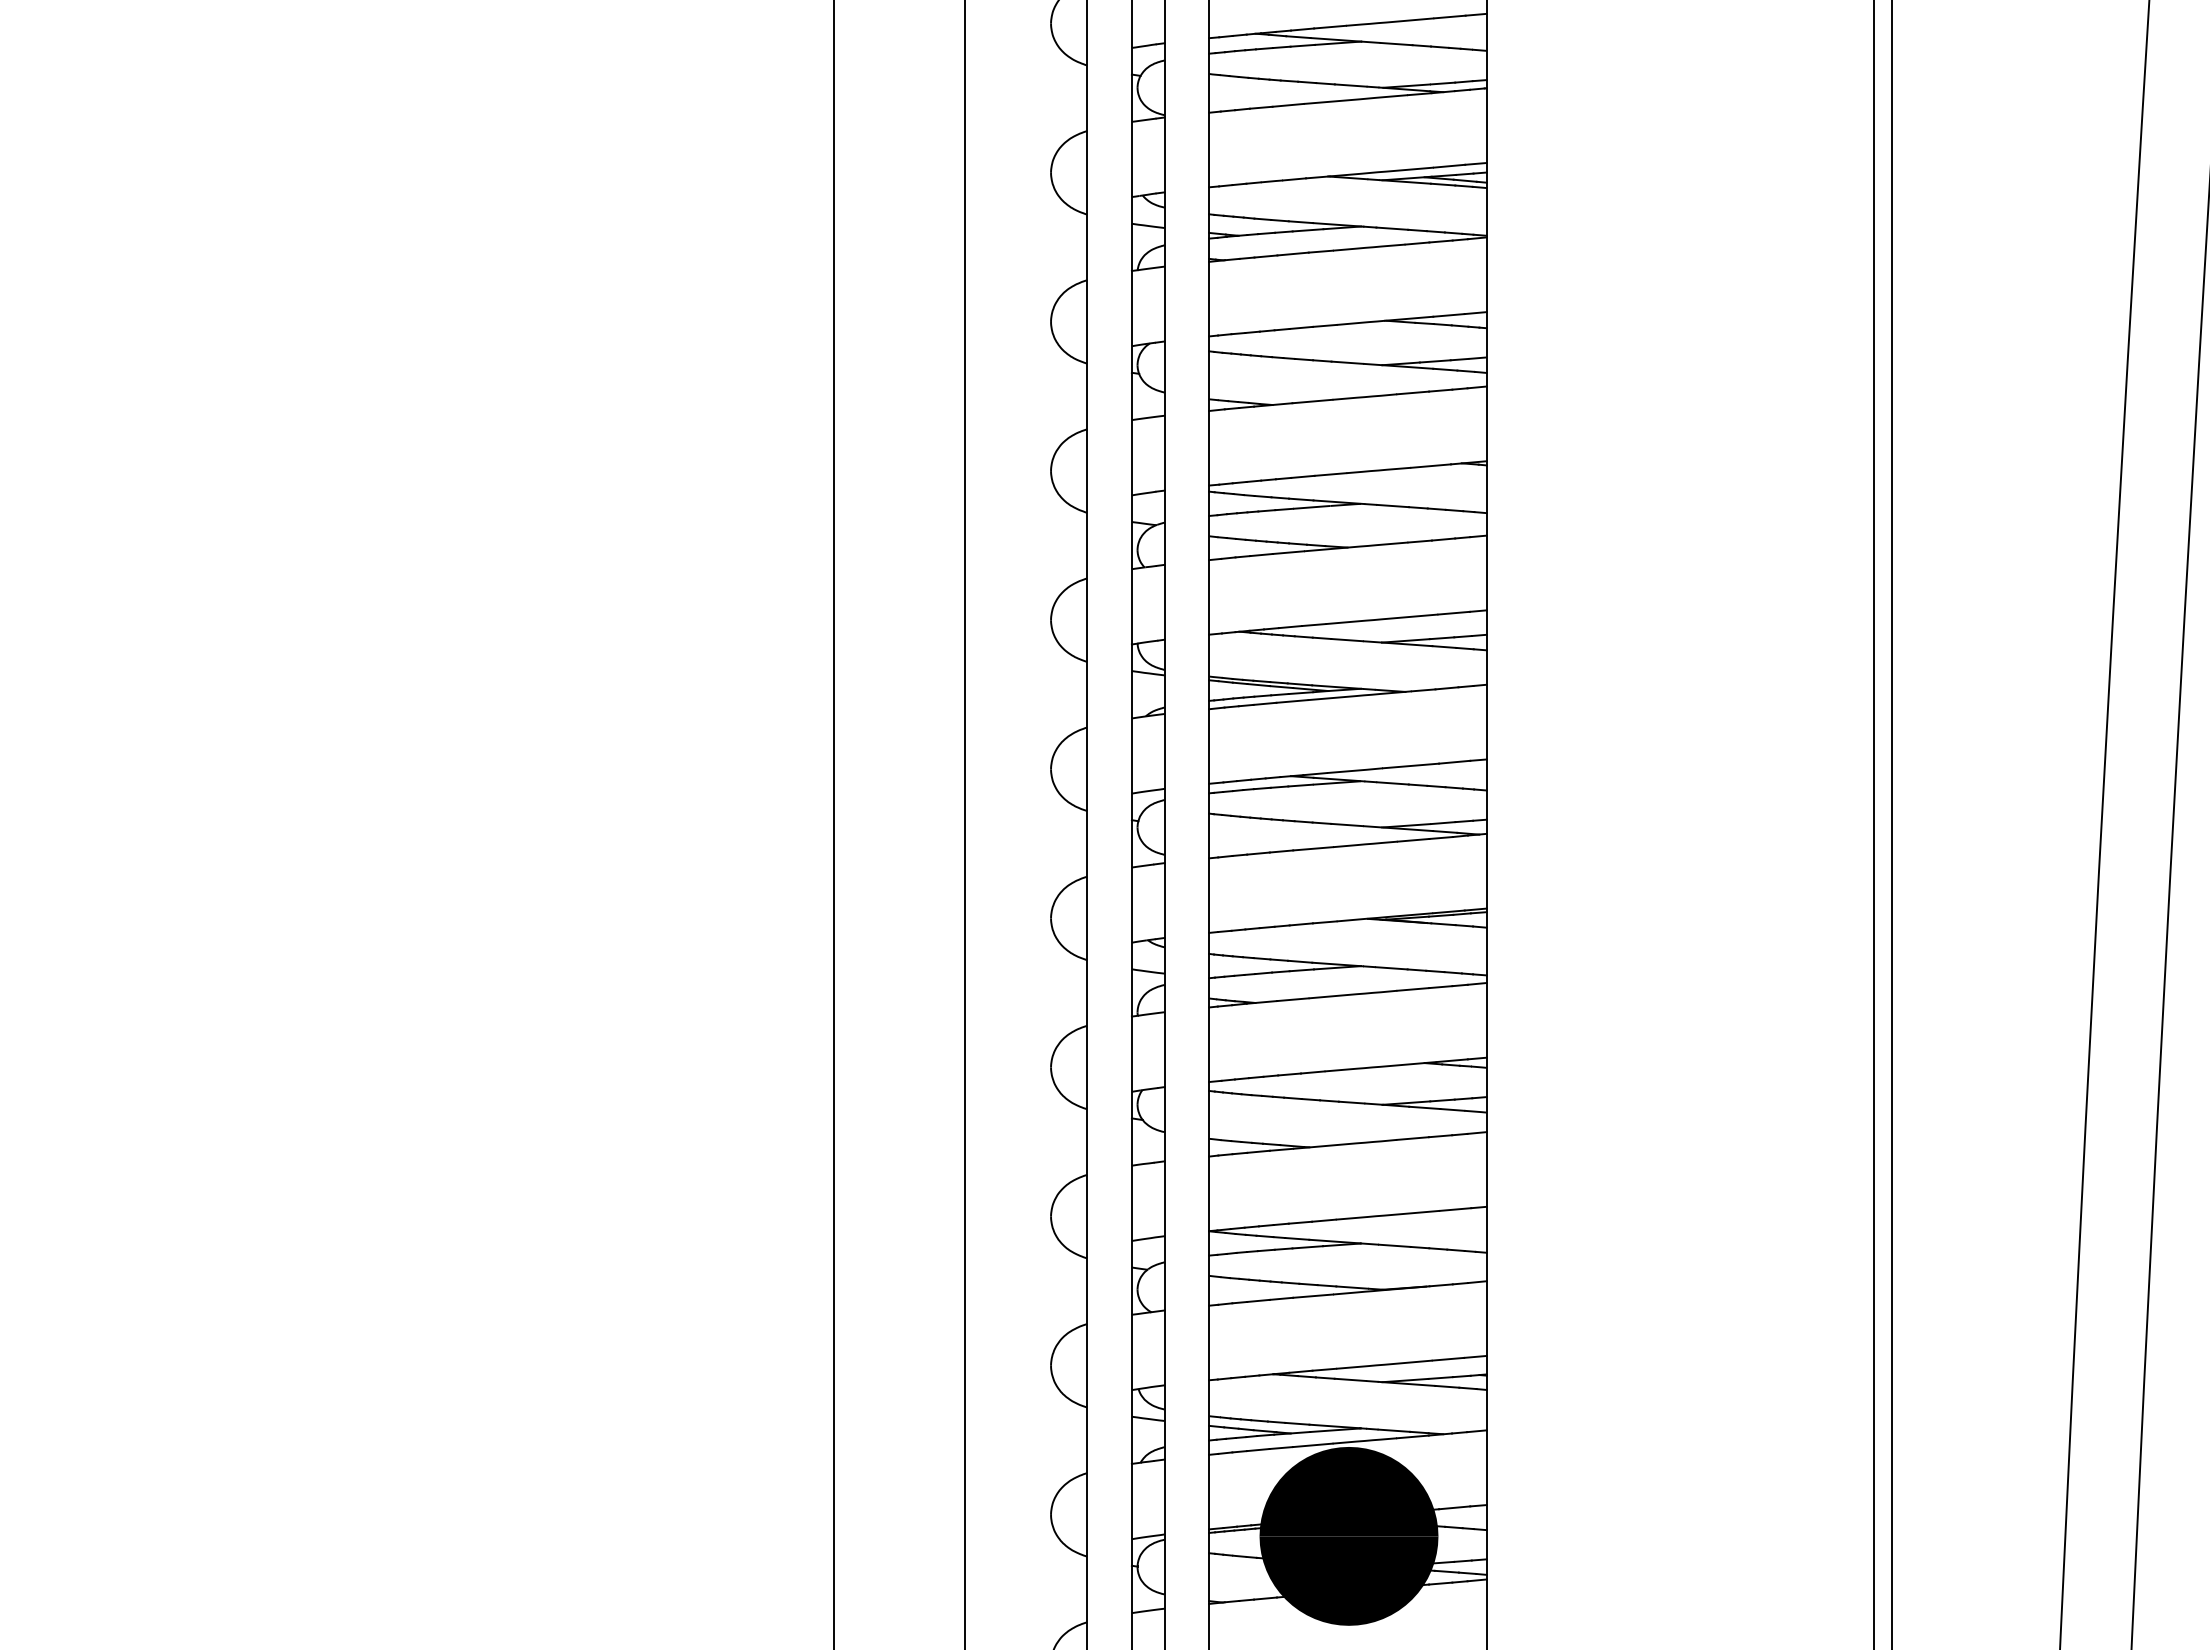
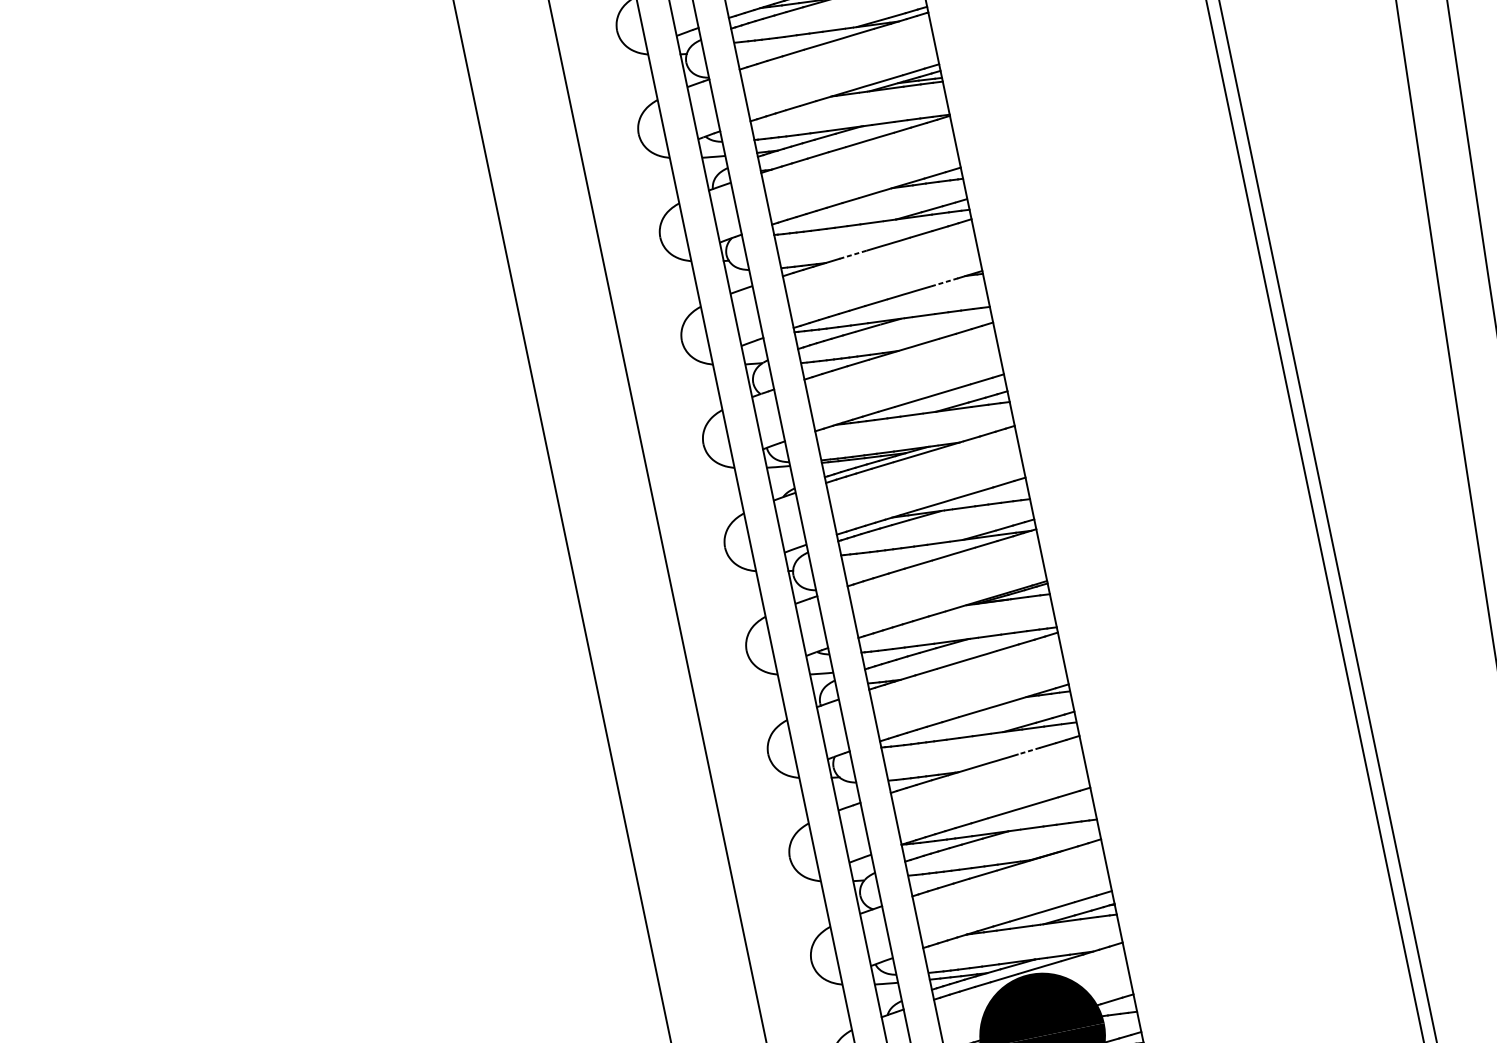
line: (1311, 401) -> (852, 254), solid -> dashed
line: (1431, 466) -> (944, 282), solid -> dashed
line: (1413, 1138) -> (1029, 750), solid -> dashed

